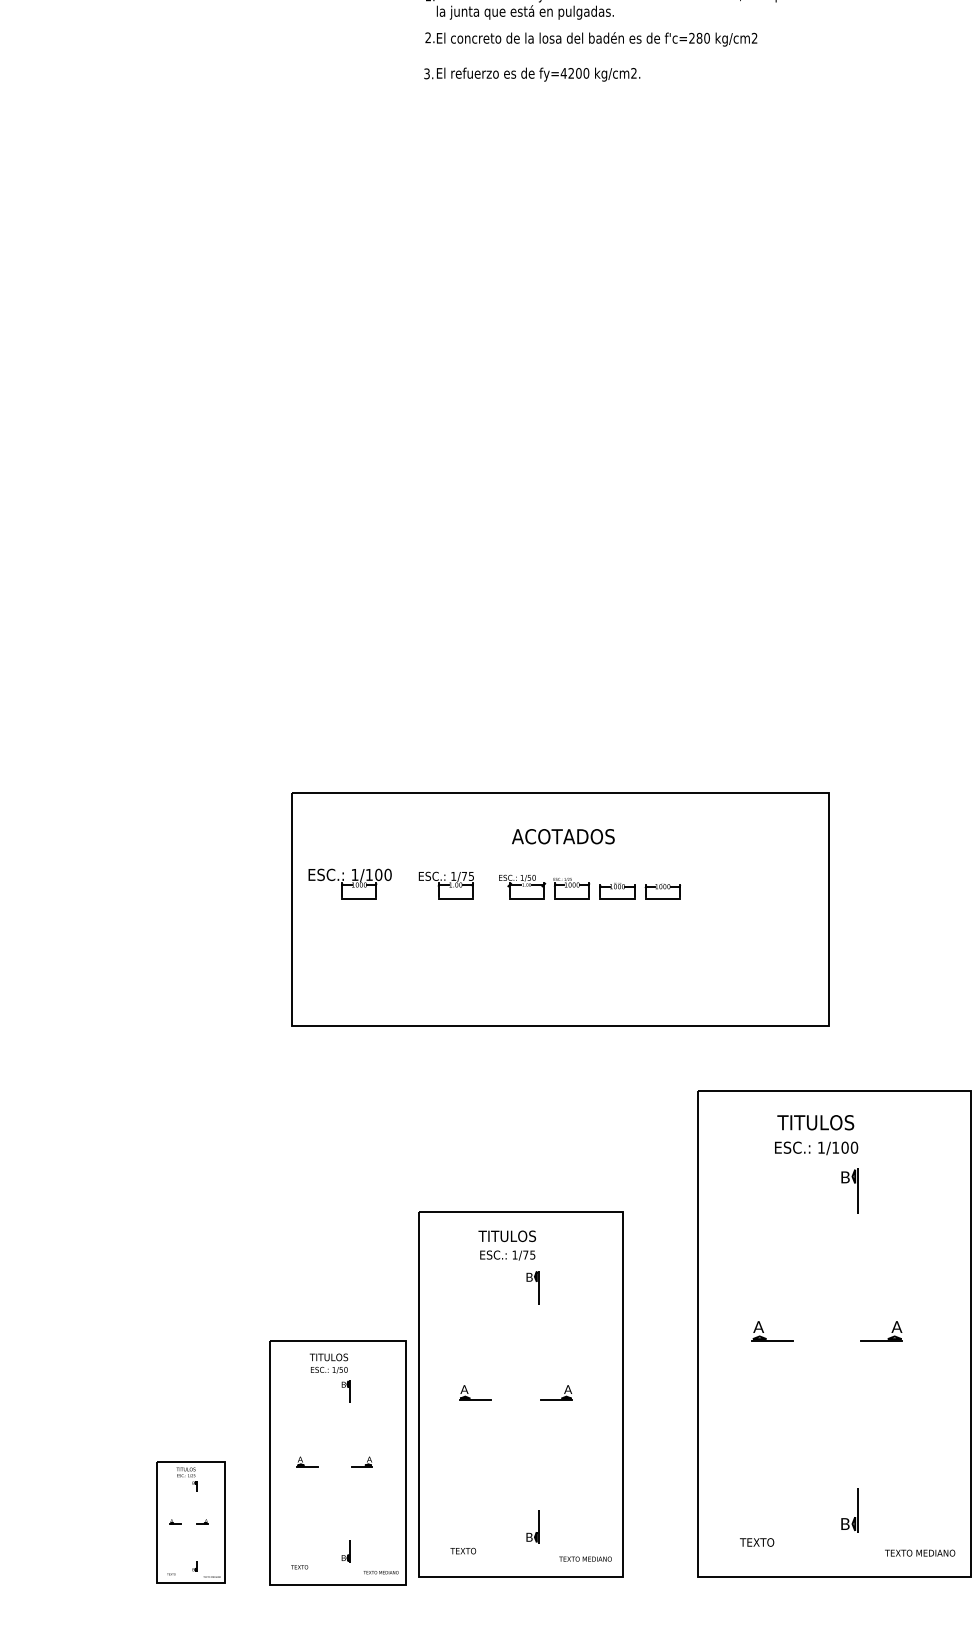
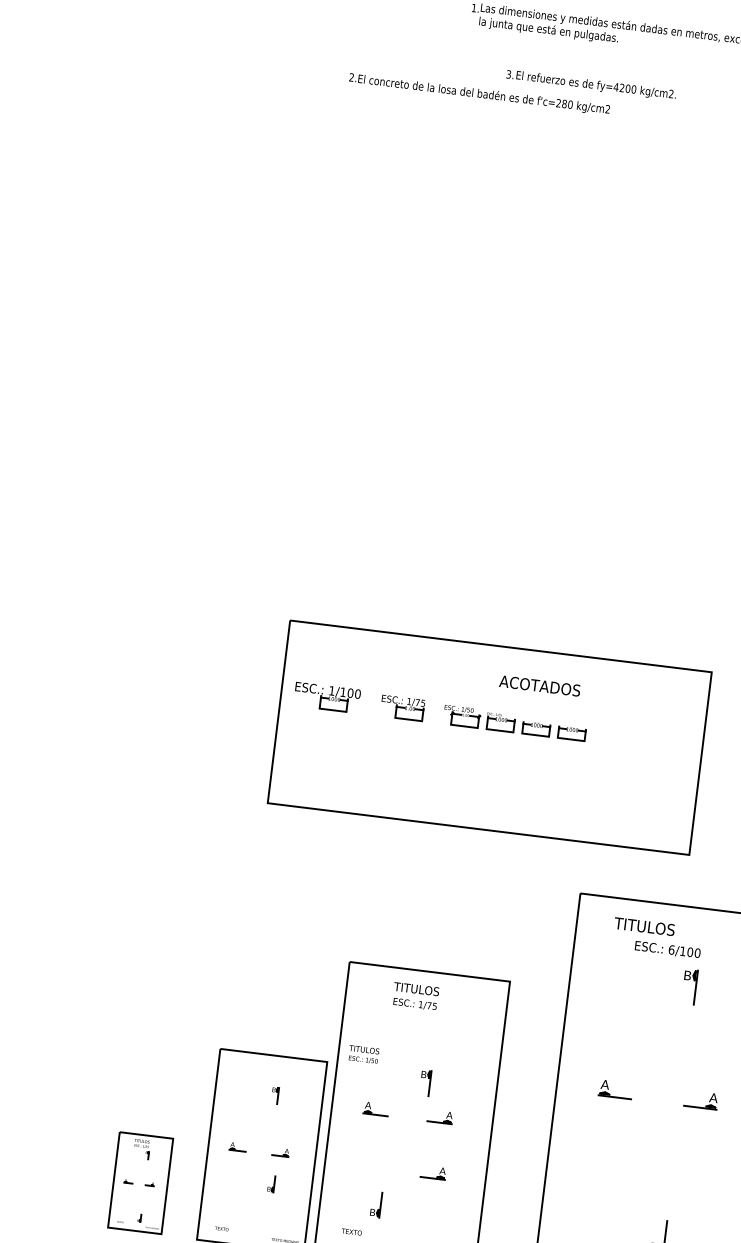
text: (591, 39) -> (479, 94), moved
text: (532, 74) -> (591, 85), moved
text: (563, 836) -> (540, 685), moved
text: (815, 1122) -> (644, 926), moved
text: (821, 1147) -> (671, 949), 1/100 -> 6/100
part: (532, 1287) -> (425, 1082), moved
text: (328, 1363) -> (363, 1054), moved
part: (556, 1470) -> (432, 1177), added
part: (532, 1526) -> (376, 1204), moved
part: (345, 1551) -> (270, 1184), moved

